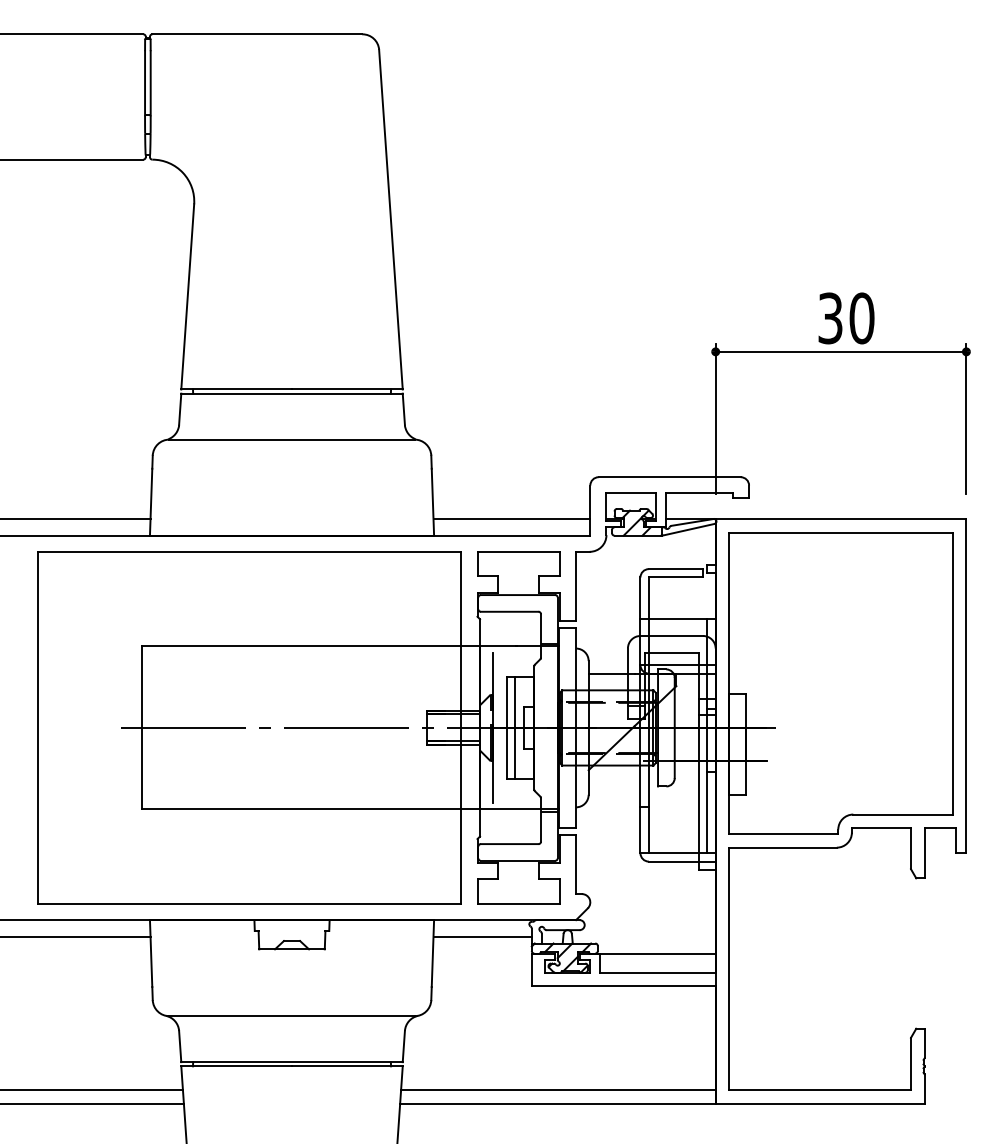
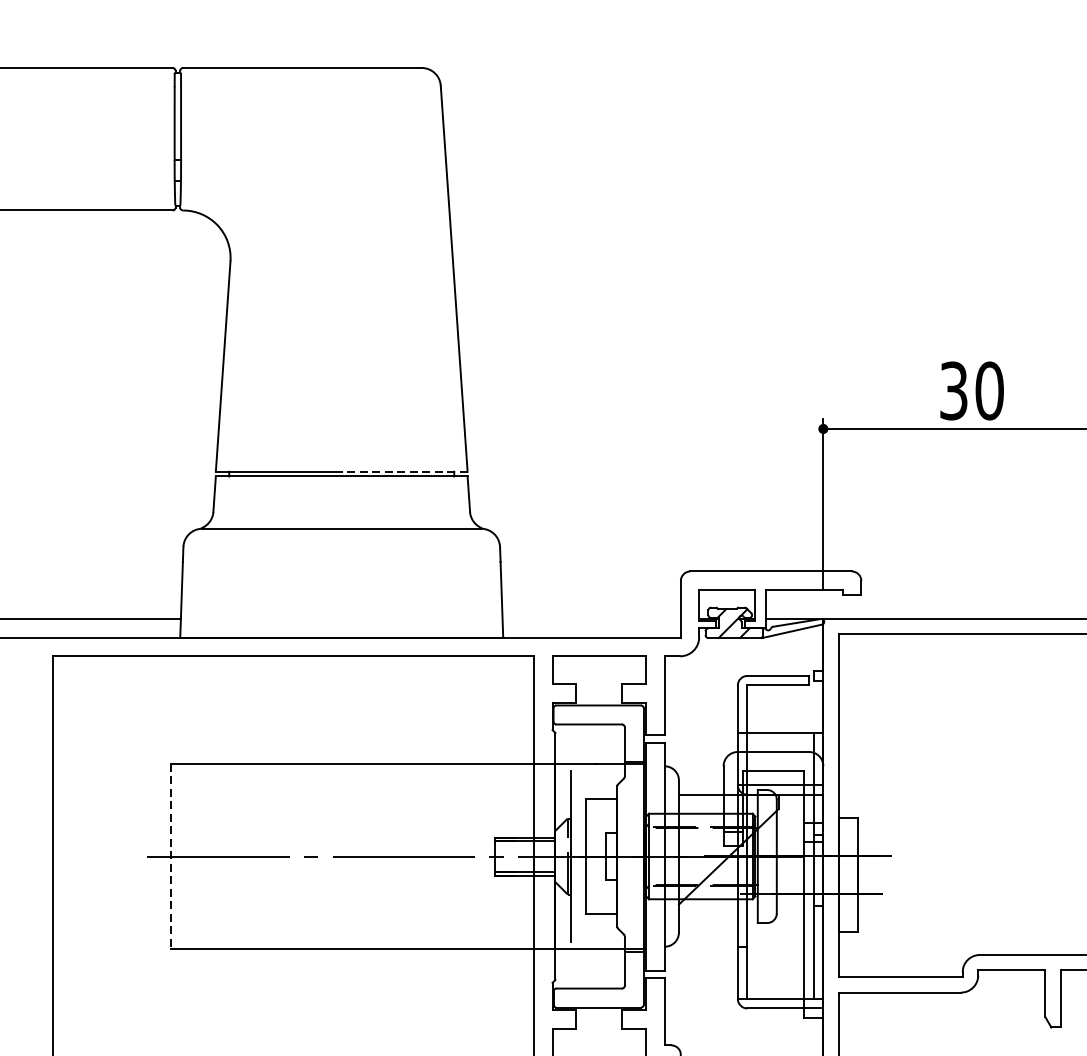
line: (346, 389) -> (403, 471), solid -> dashed
line: (511, 518) -> (591, 618), removed
line: (515, 727) -> (595, 856), removed
line: (141, 728) -> (170, 857), solid -> dashed

